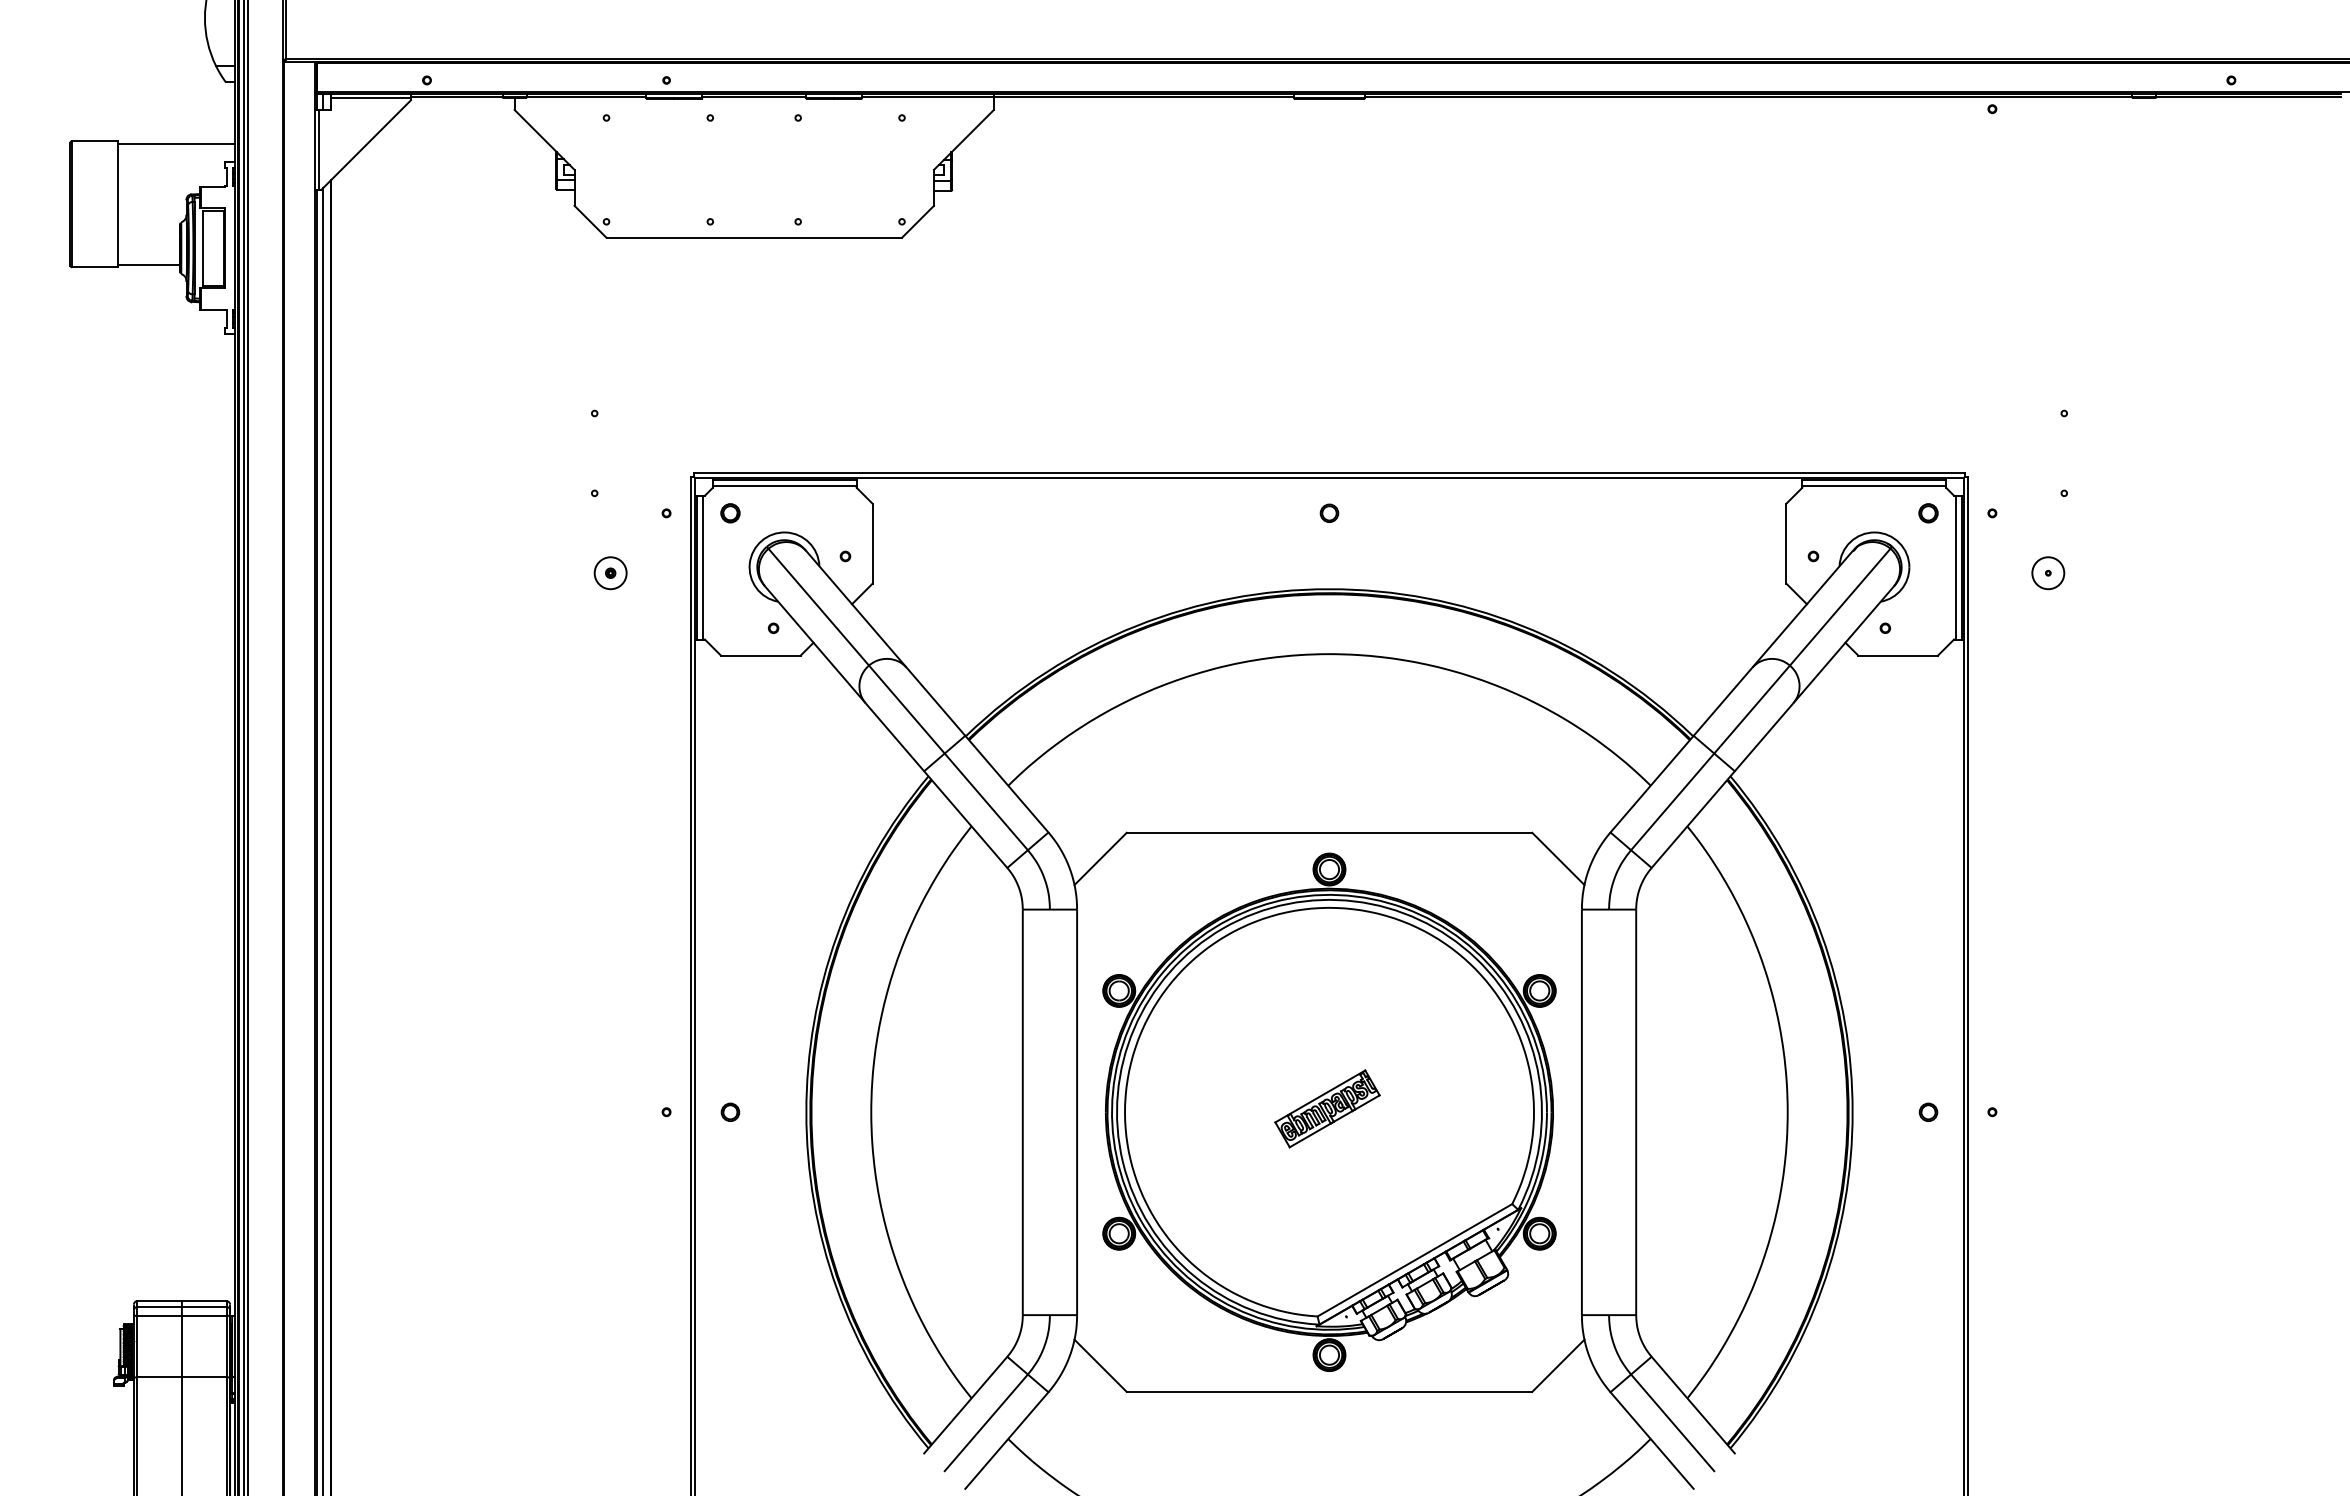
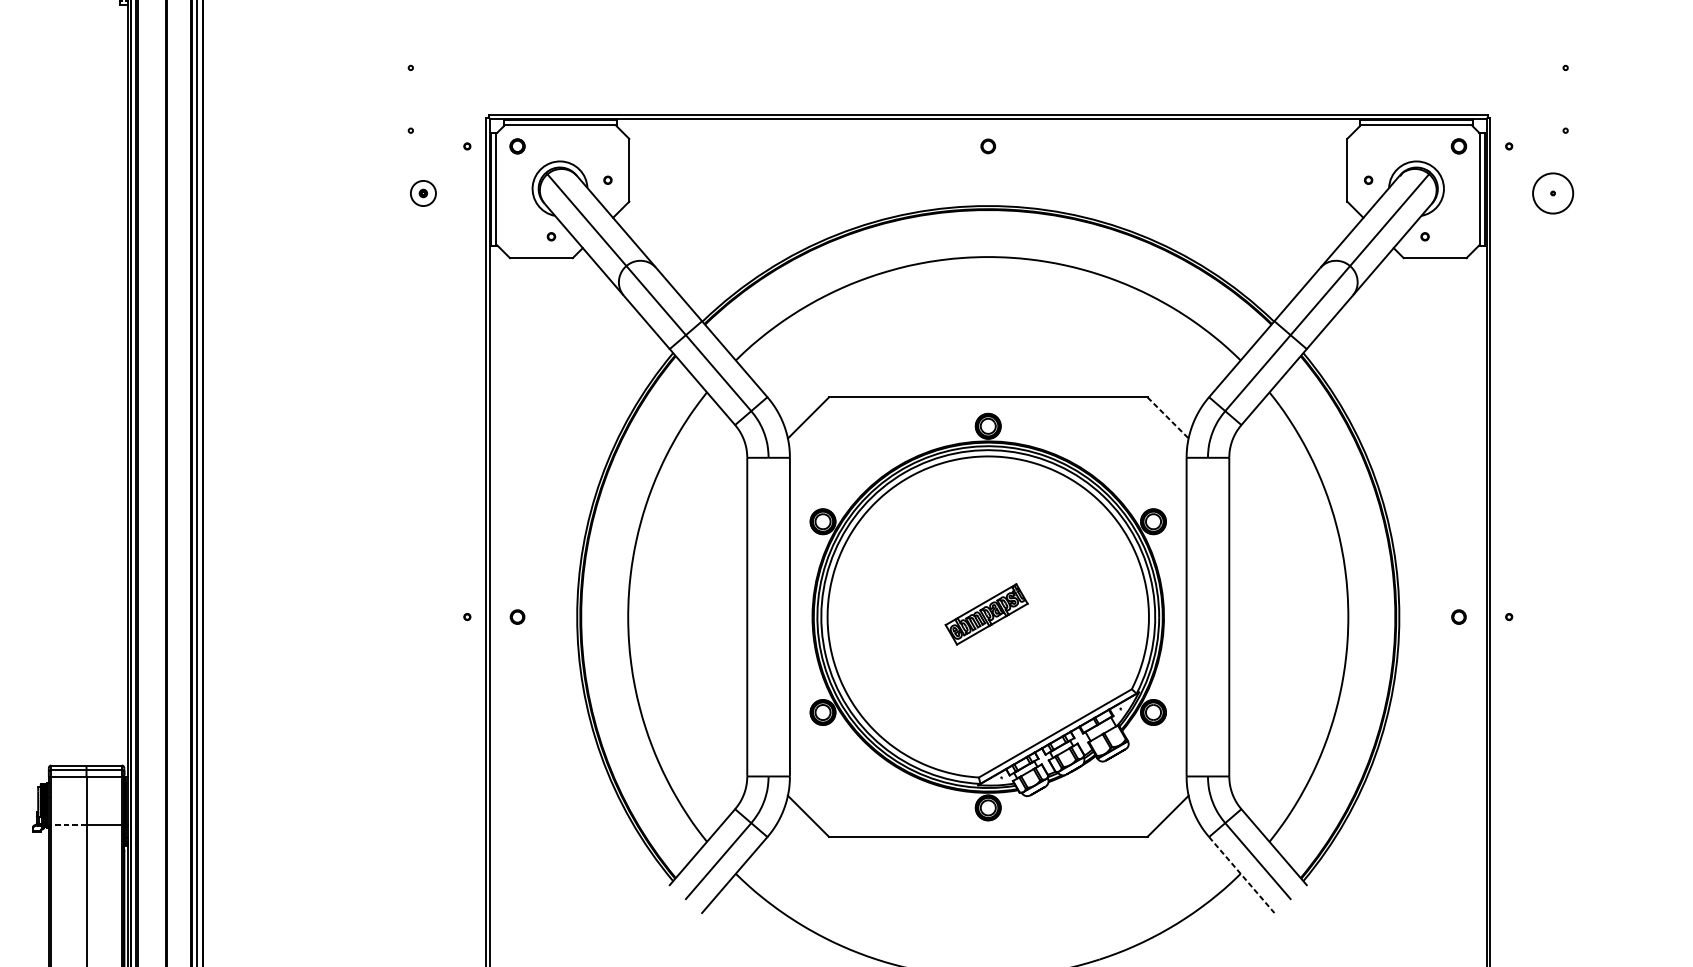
circle: (2048, 573) -> (1553, 193), size x1.6
line: (1558, 858) -> (1168, 417), solid -> dashed
line: (159, 1377) -> (68, 825), solid -> dashed
line: (1652, 1440) -> (1242, 874), solid -> dashed

